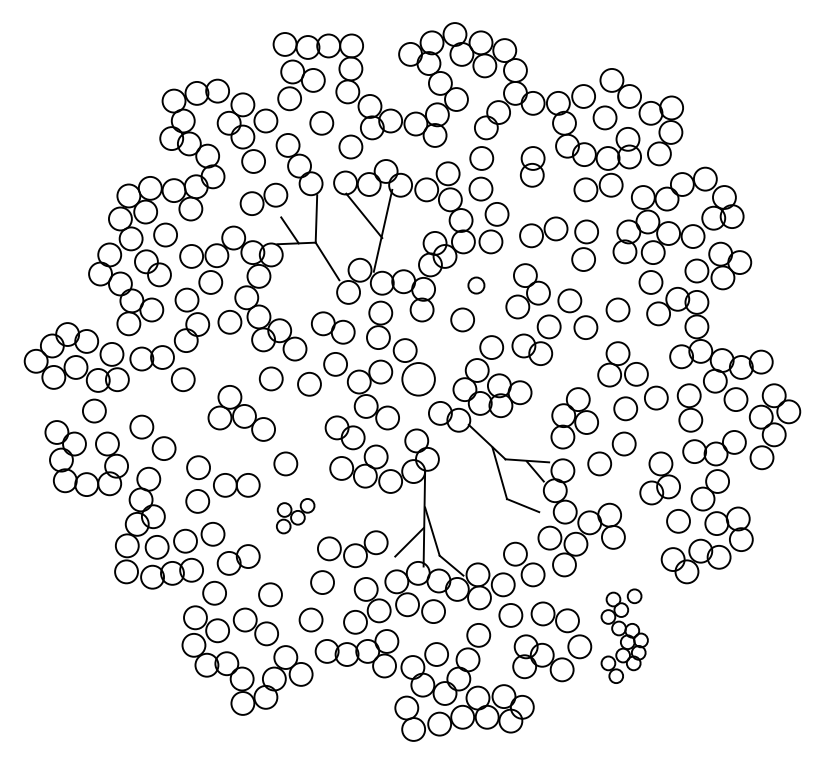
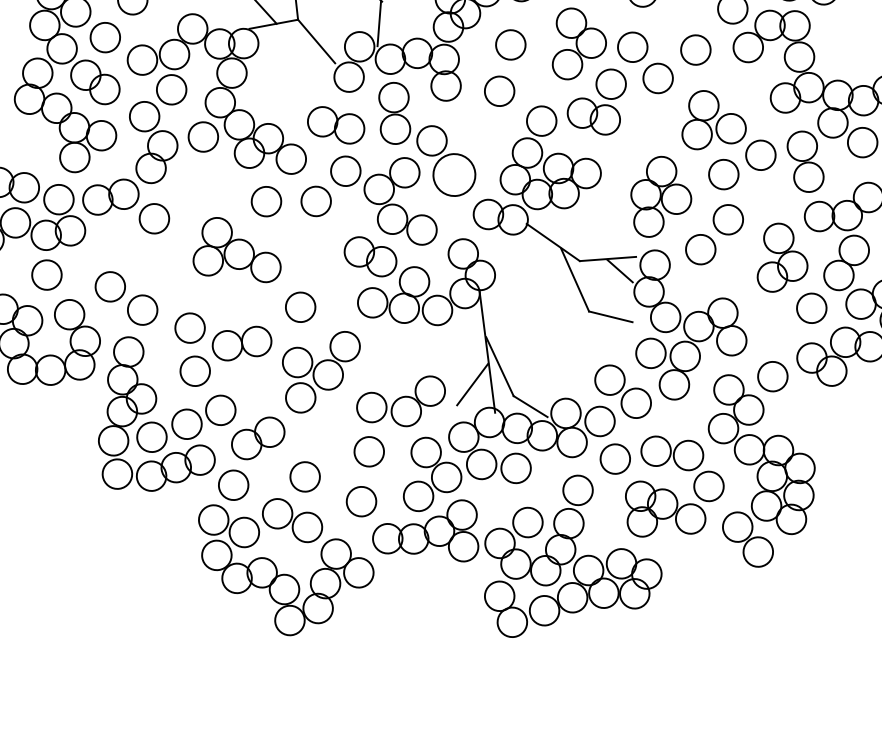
circle: (476, 285) -> (510, 44), size x1.43
part: (295, 515) -> (322, 371), size x1.67
part: (624, 636) -> (764, 465), size x1.67

